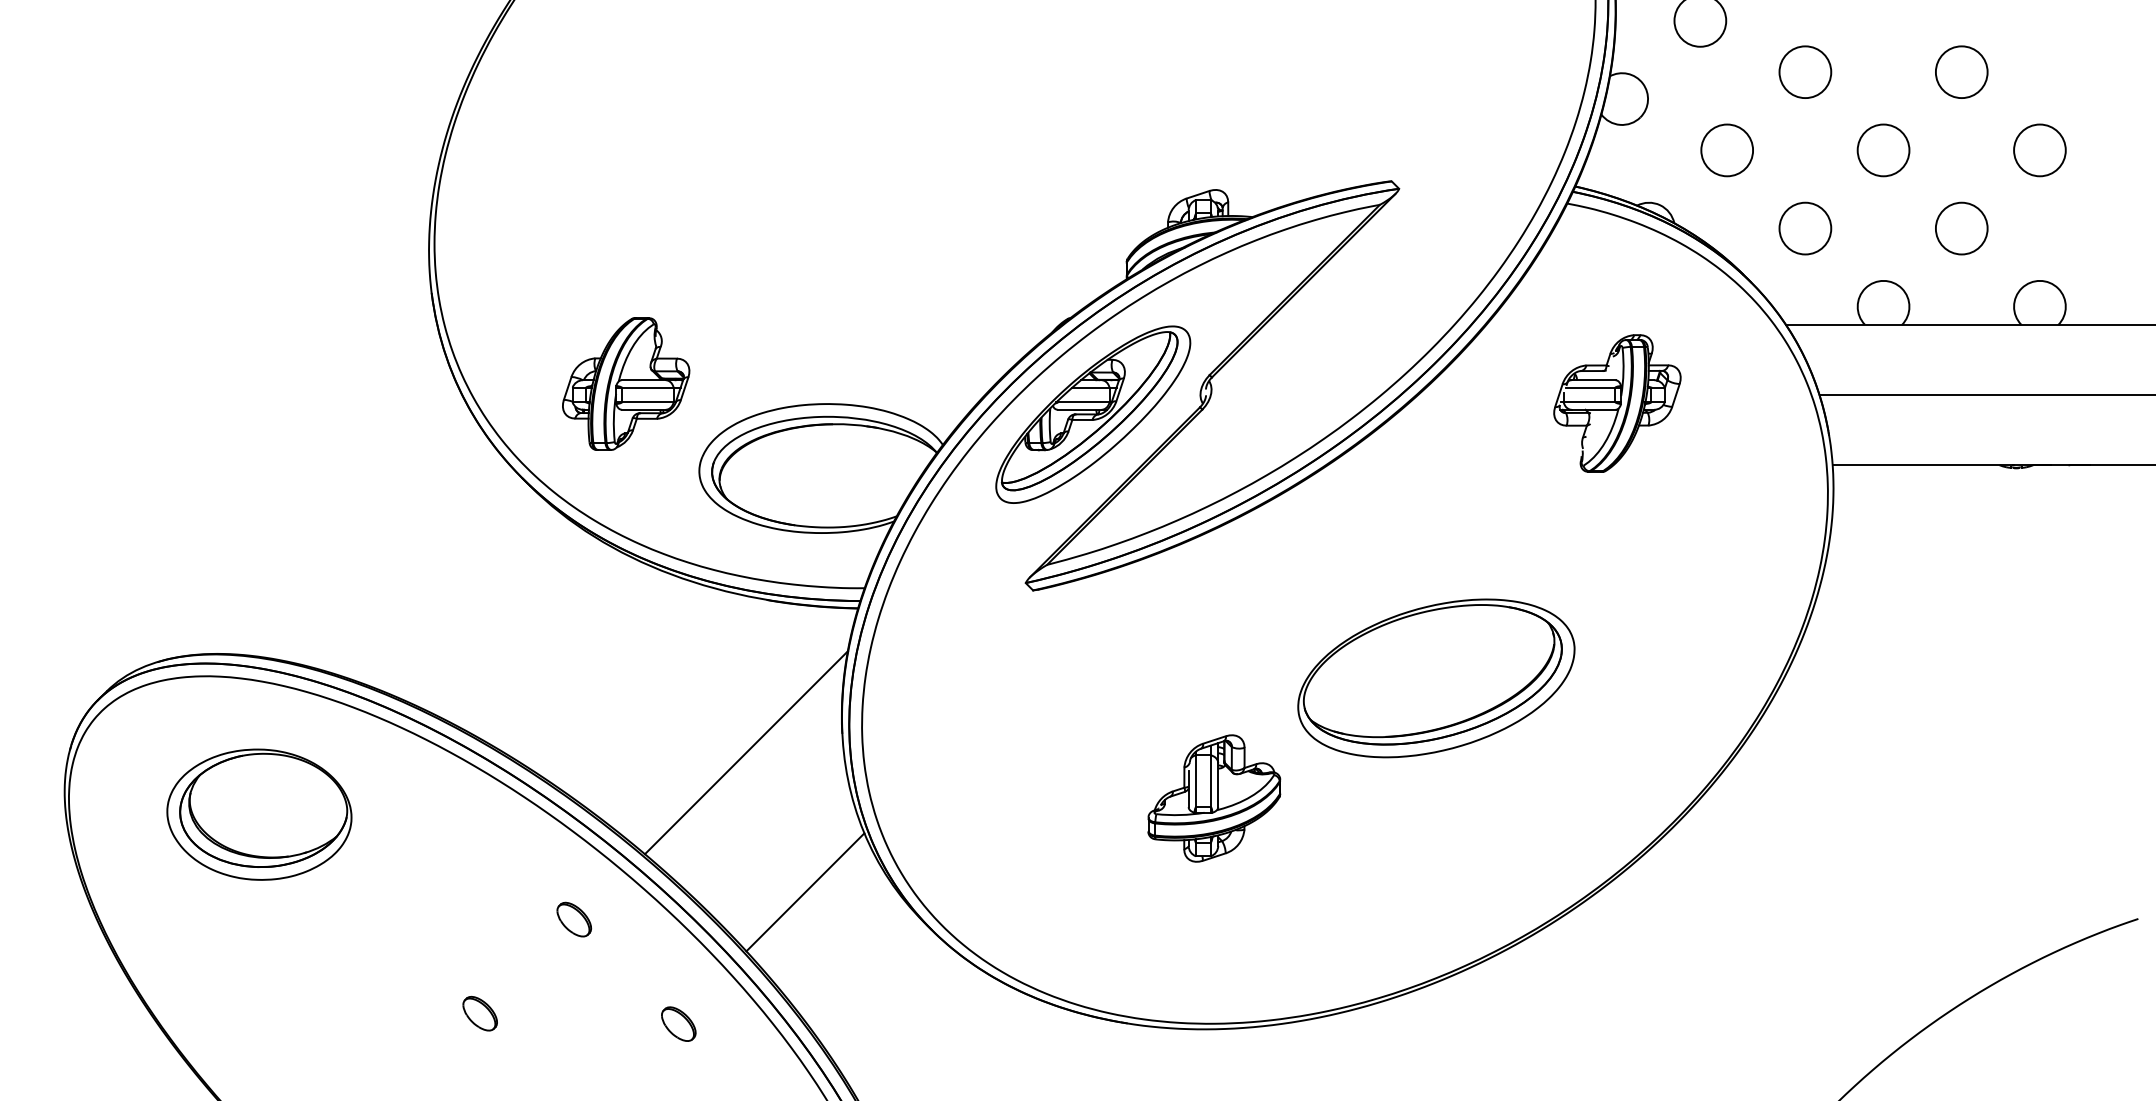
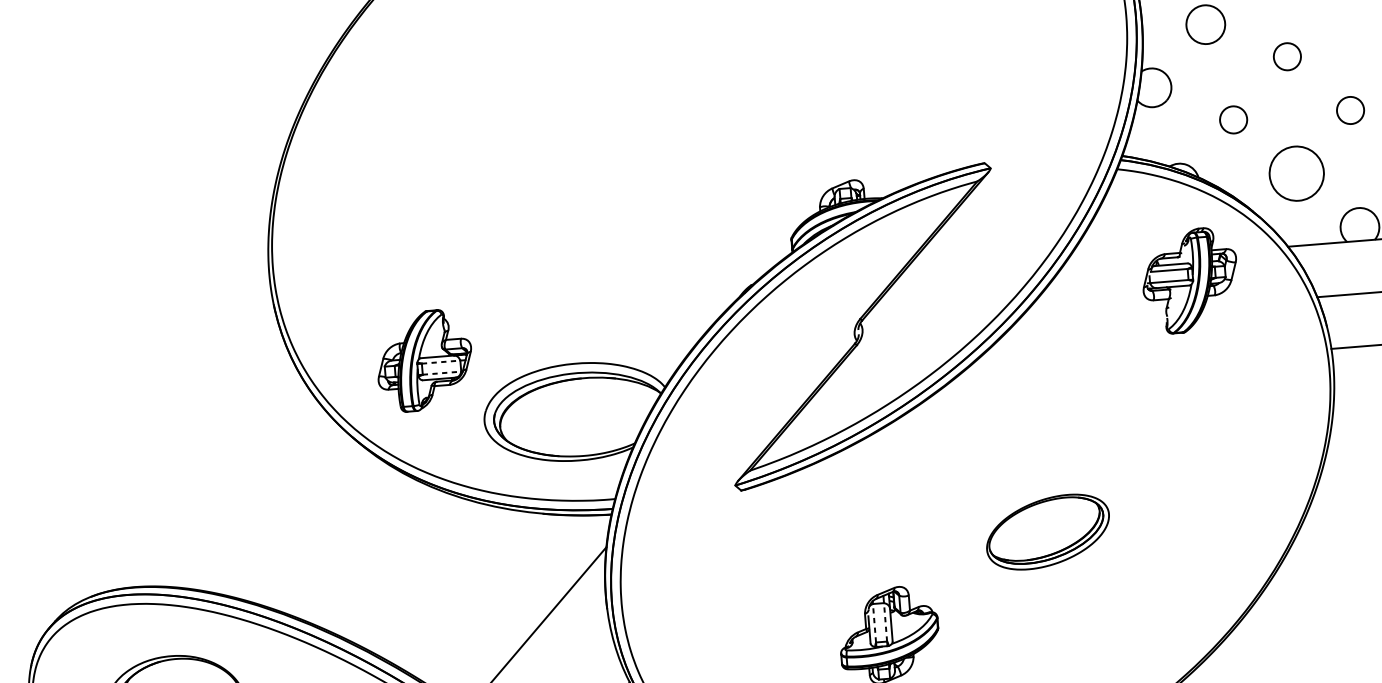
circle: (1805, 72) -> (1287, 56), size x0.7
circle: (1726, 150) -> (1233, 120), size x0.7
circle: (1883, 150) -> (1350, 110), size x0.7
circle: (1805, 228) -> (1296, 173), size x1.4
line: (647, 387) -> (440, 362), solid -> dashed
line: (647, 402) -> (441, 373), solid -> dashed
part: (1617, 403) -> (1190, 280), moved
part: (1093, 414) -> (775, 355), removed
part: (1436, 678) -> (1048, 532), size x0.6
line: (1196, 780) -> (874, 622), solid -> dashed
line: (1210, 780) -> (885, 622), solid -> dashed

